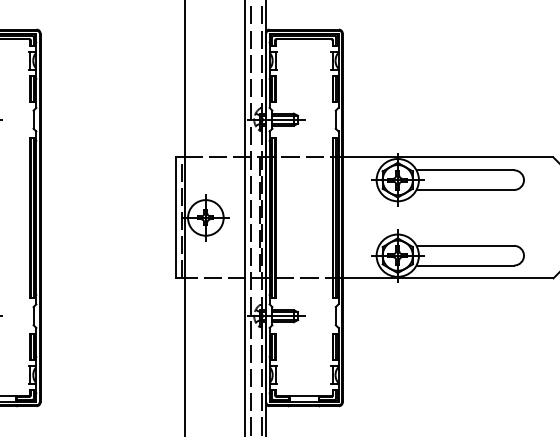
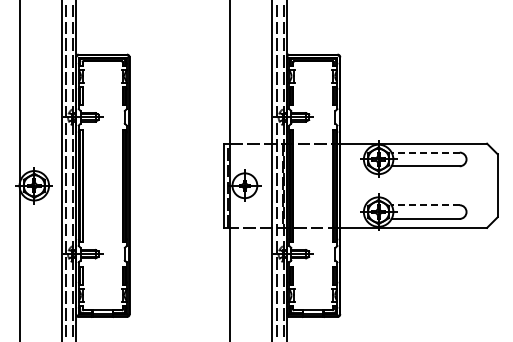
line: (465, 170) -> (425, 152), solid -> dashed
line: (465, 246) -> (425, 205), solid -> dashed

